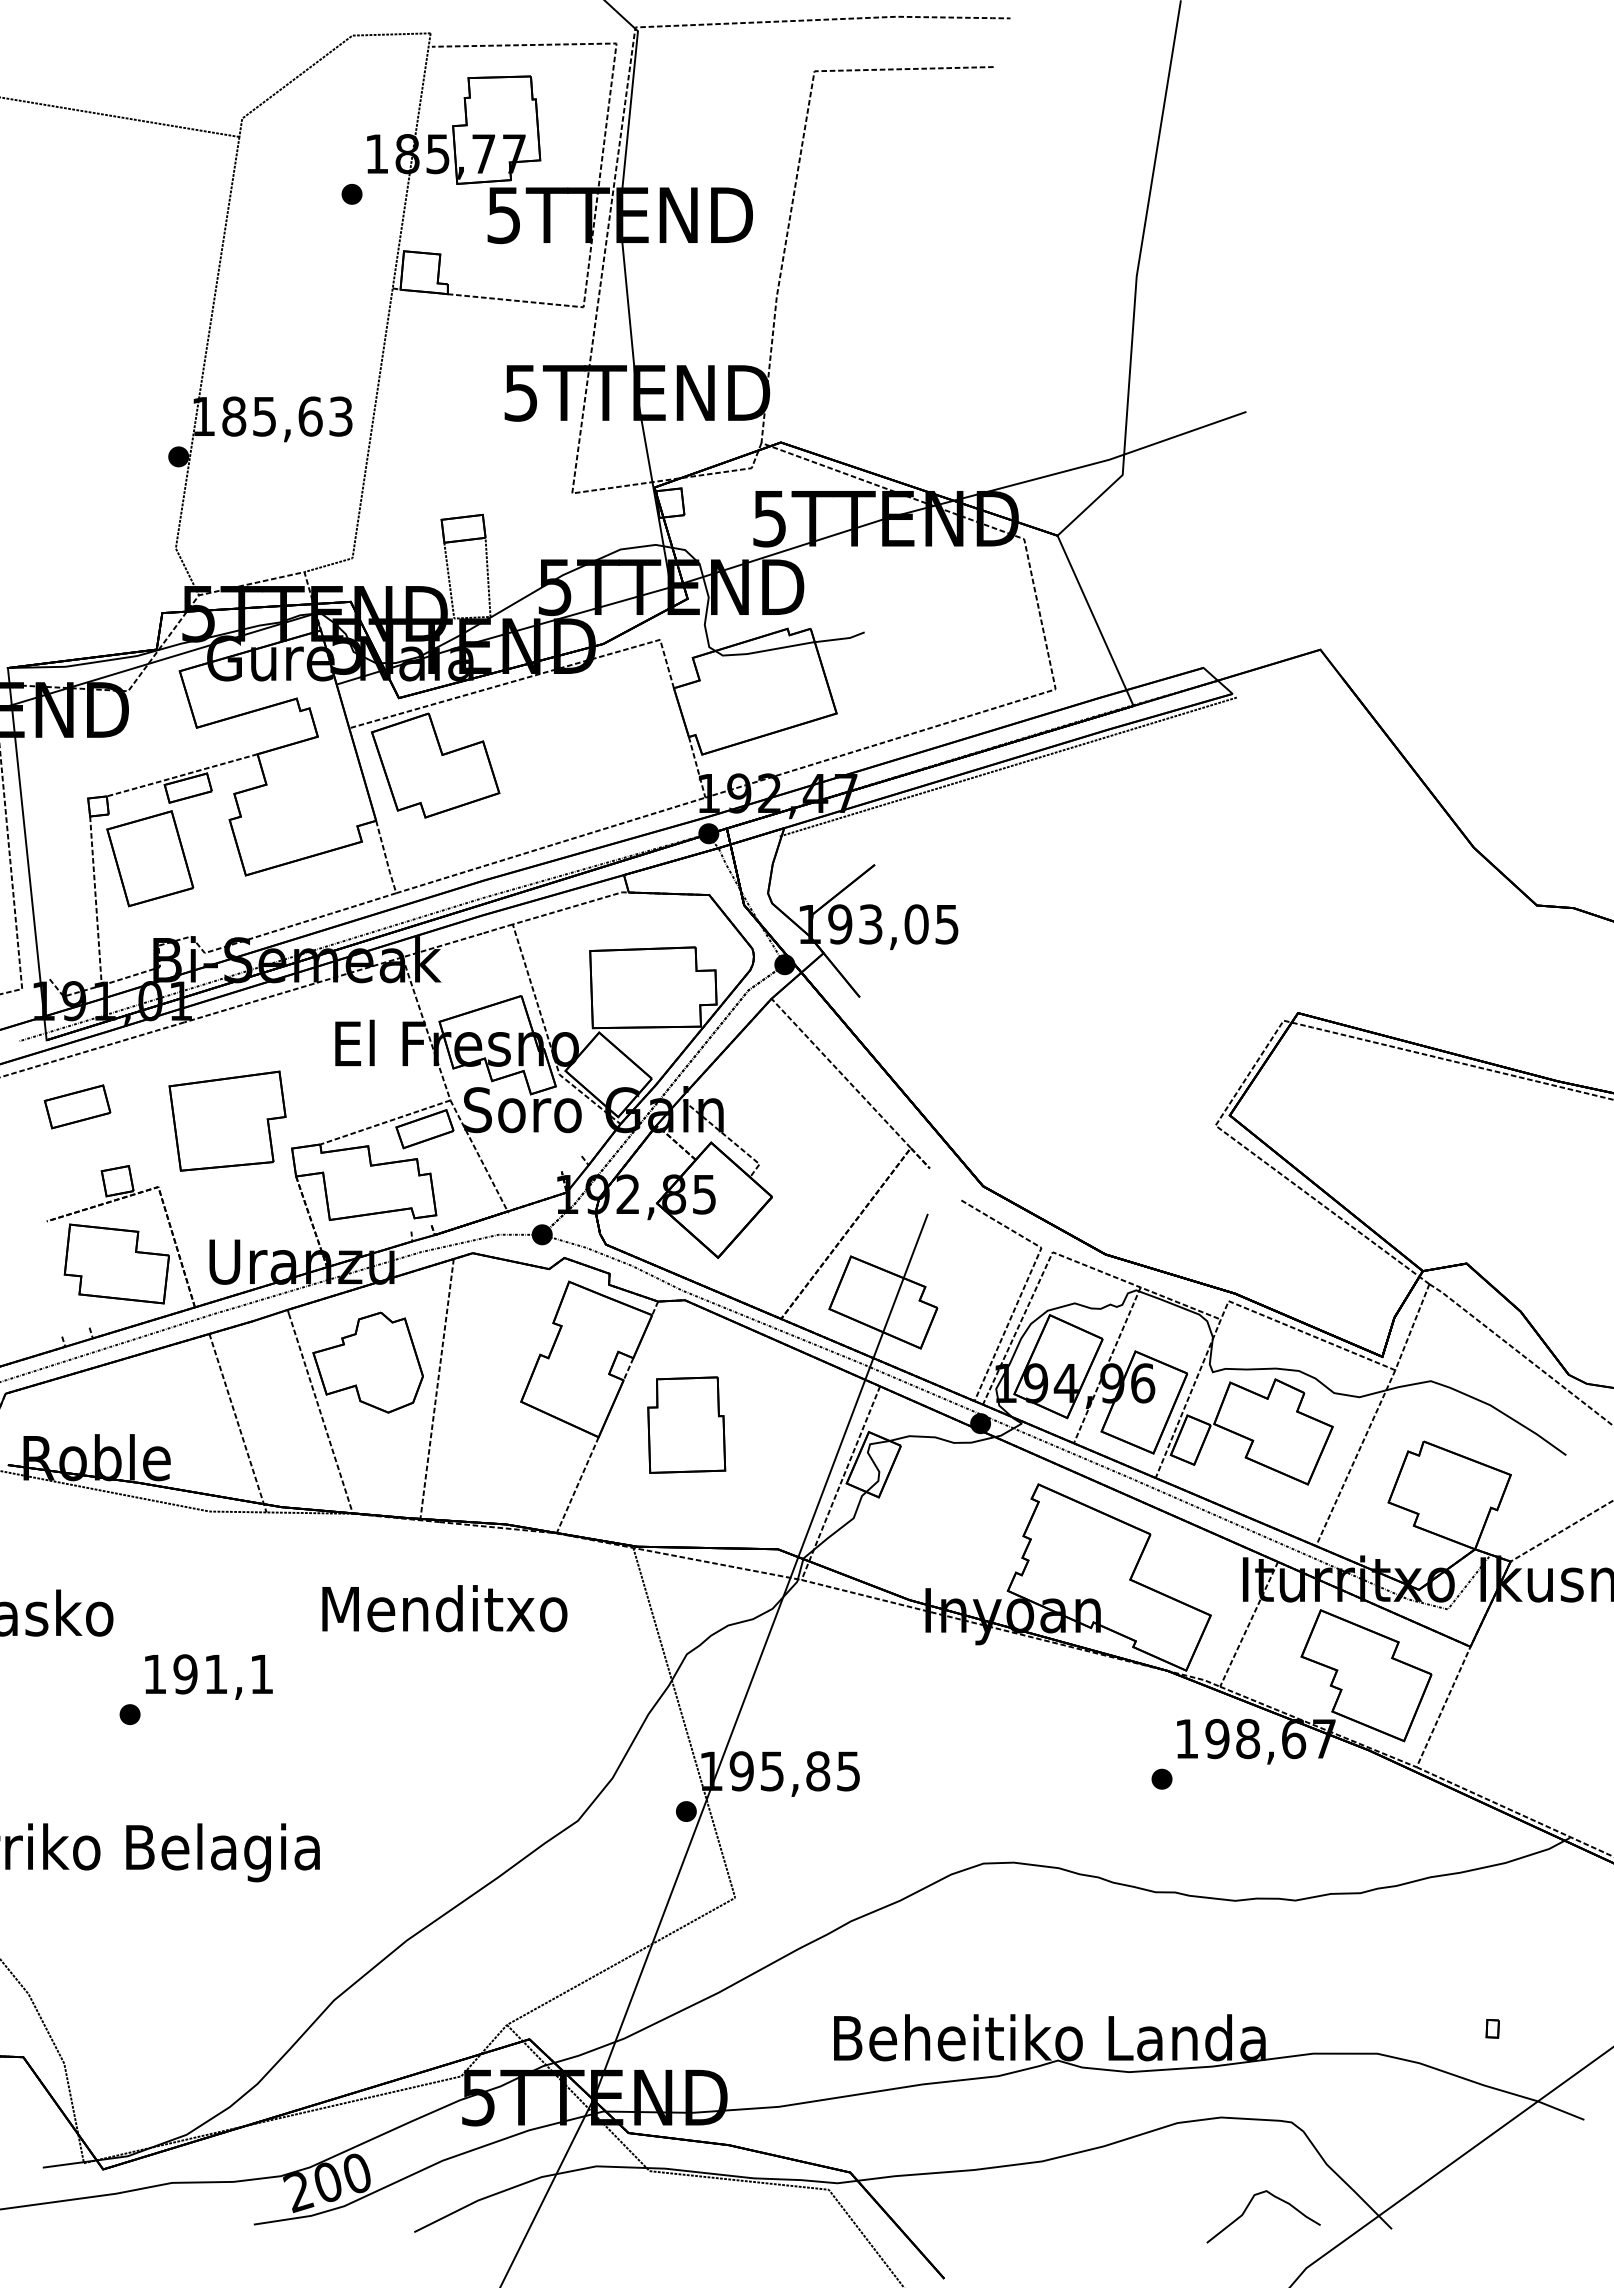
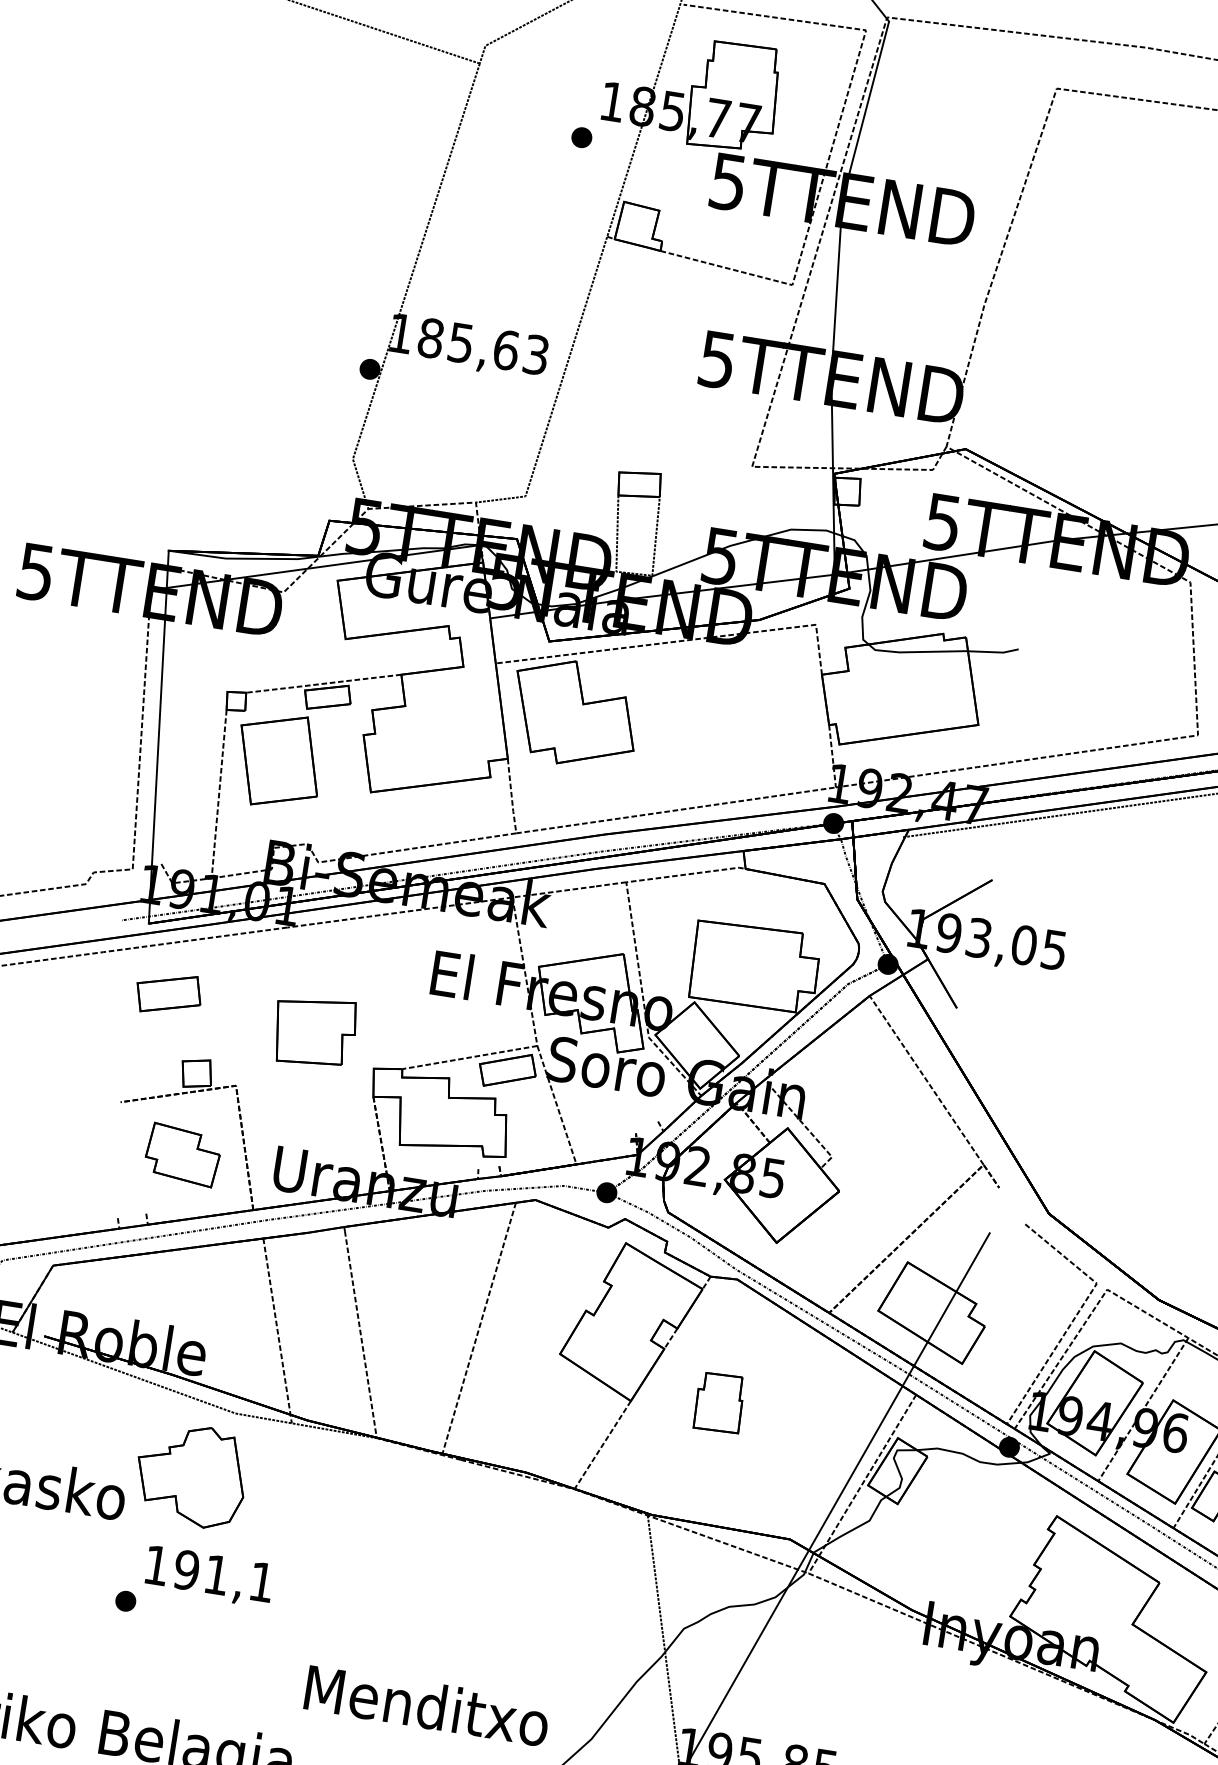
part: (227, 1120) -> (314, 1030), size x0.7
part: (116, 1263) -> (182, 1154), size x0.7
part: (367, 1362) -> (190, 1475), moved
part: (686, 1424) -> (719, 1402), size x0.6
text: (444, 1608) -> (426, 1705), moved

